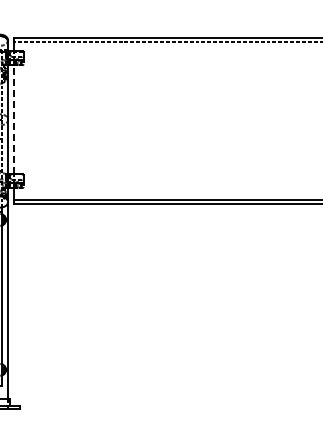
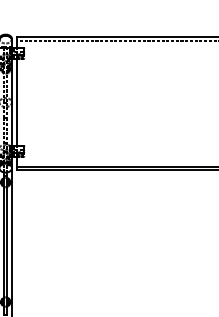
line: (13, 116) -> (16, 99), dashed -> solid

